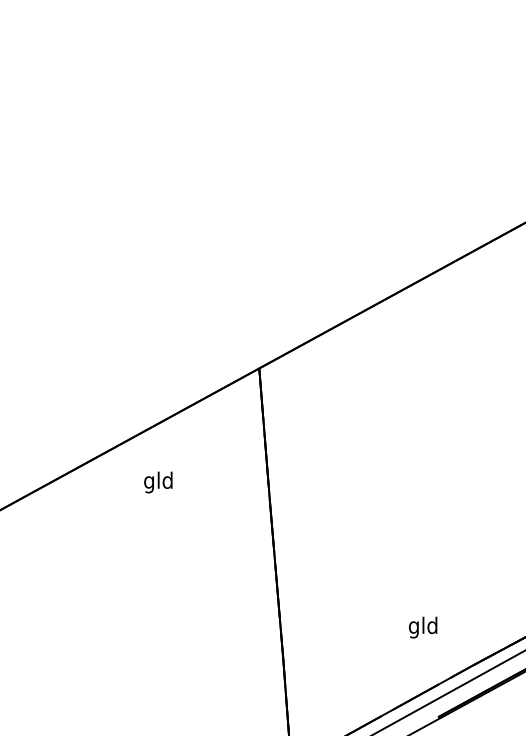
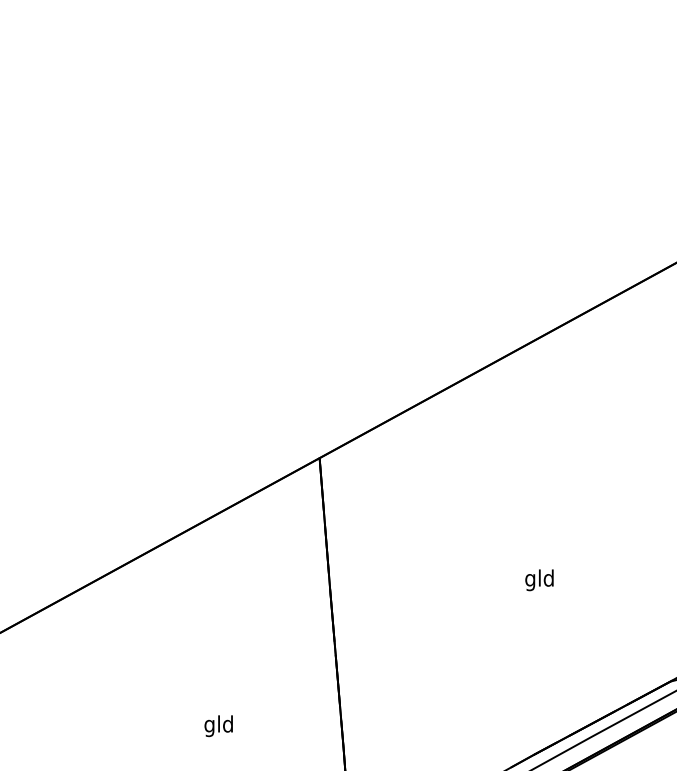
text: (158, 482) -> (218, 726), moved
text: (423, 627) -> (539, 580), moved

